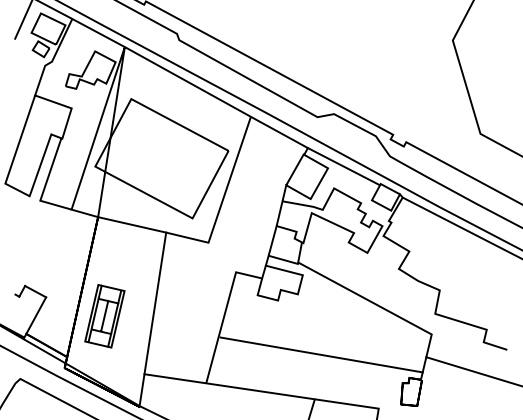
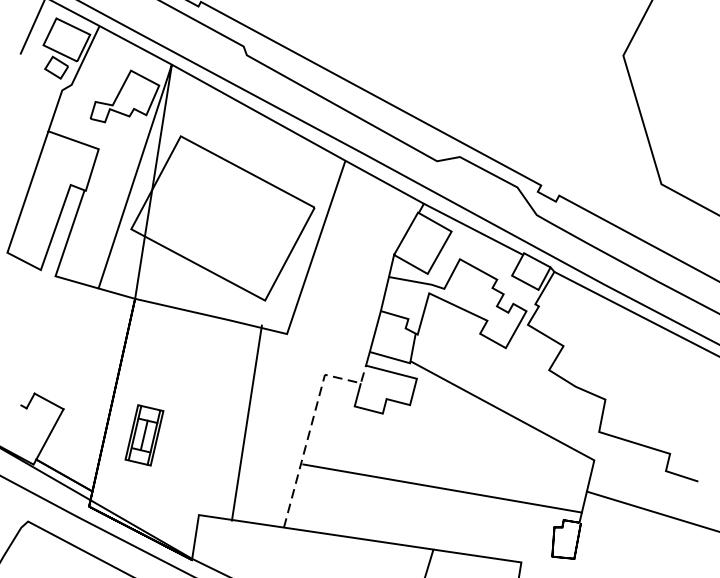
line: (155, 303) -> (247, 423), moved
line: (226, 306) -> (311, 421), solid -> dashed
part: (104, 316) -> (143, 435), size x0.7

